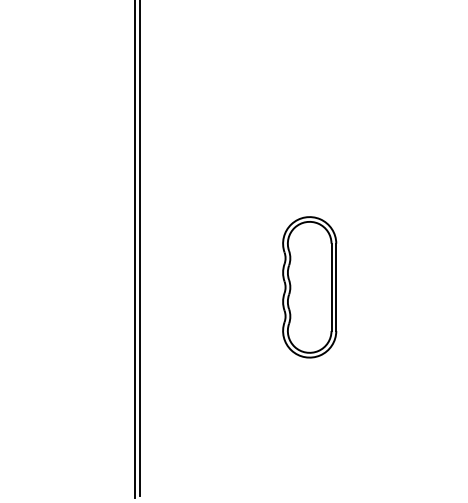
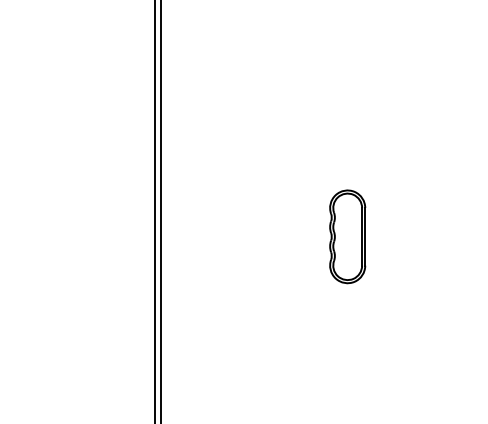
part: (309, 287) -> (347, 236), size x0.6

